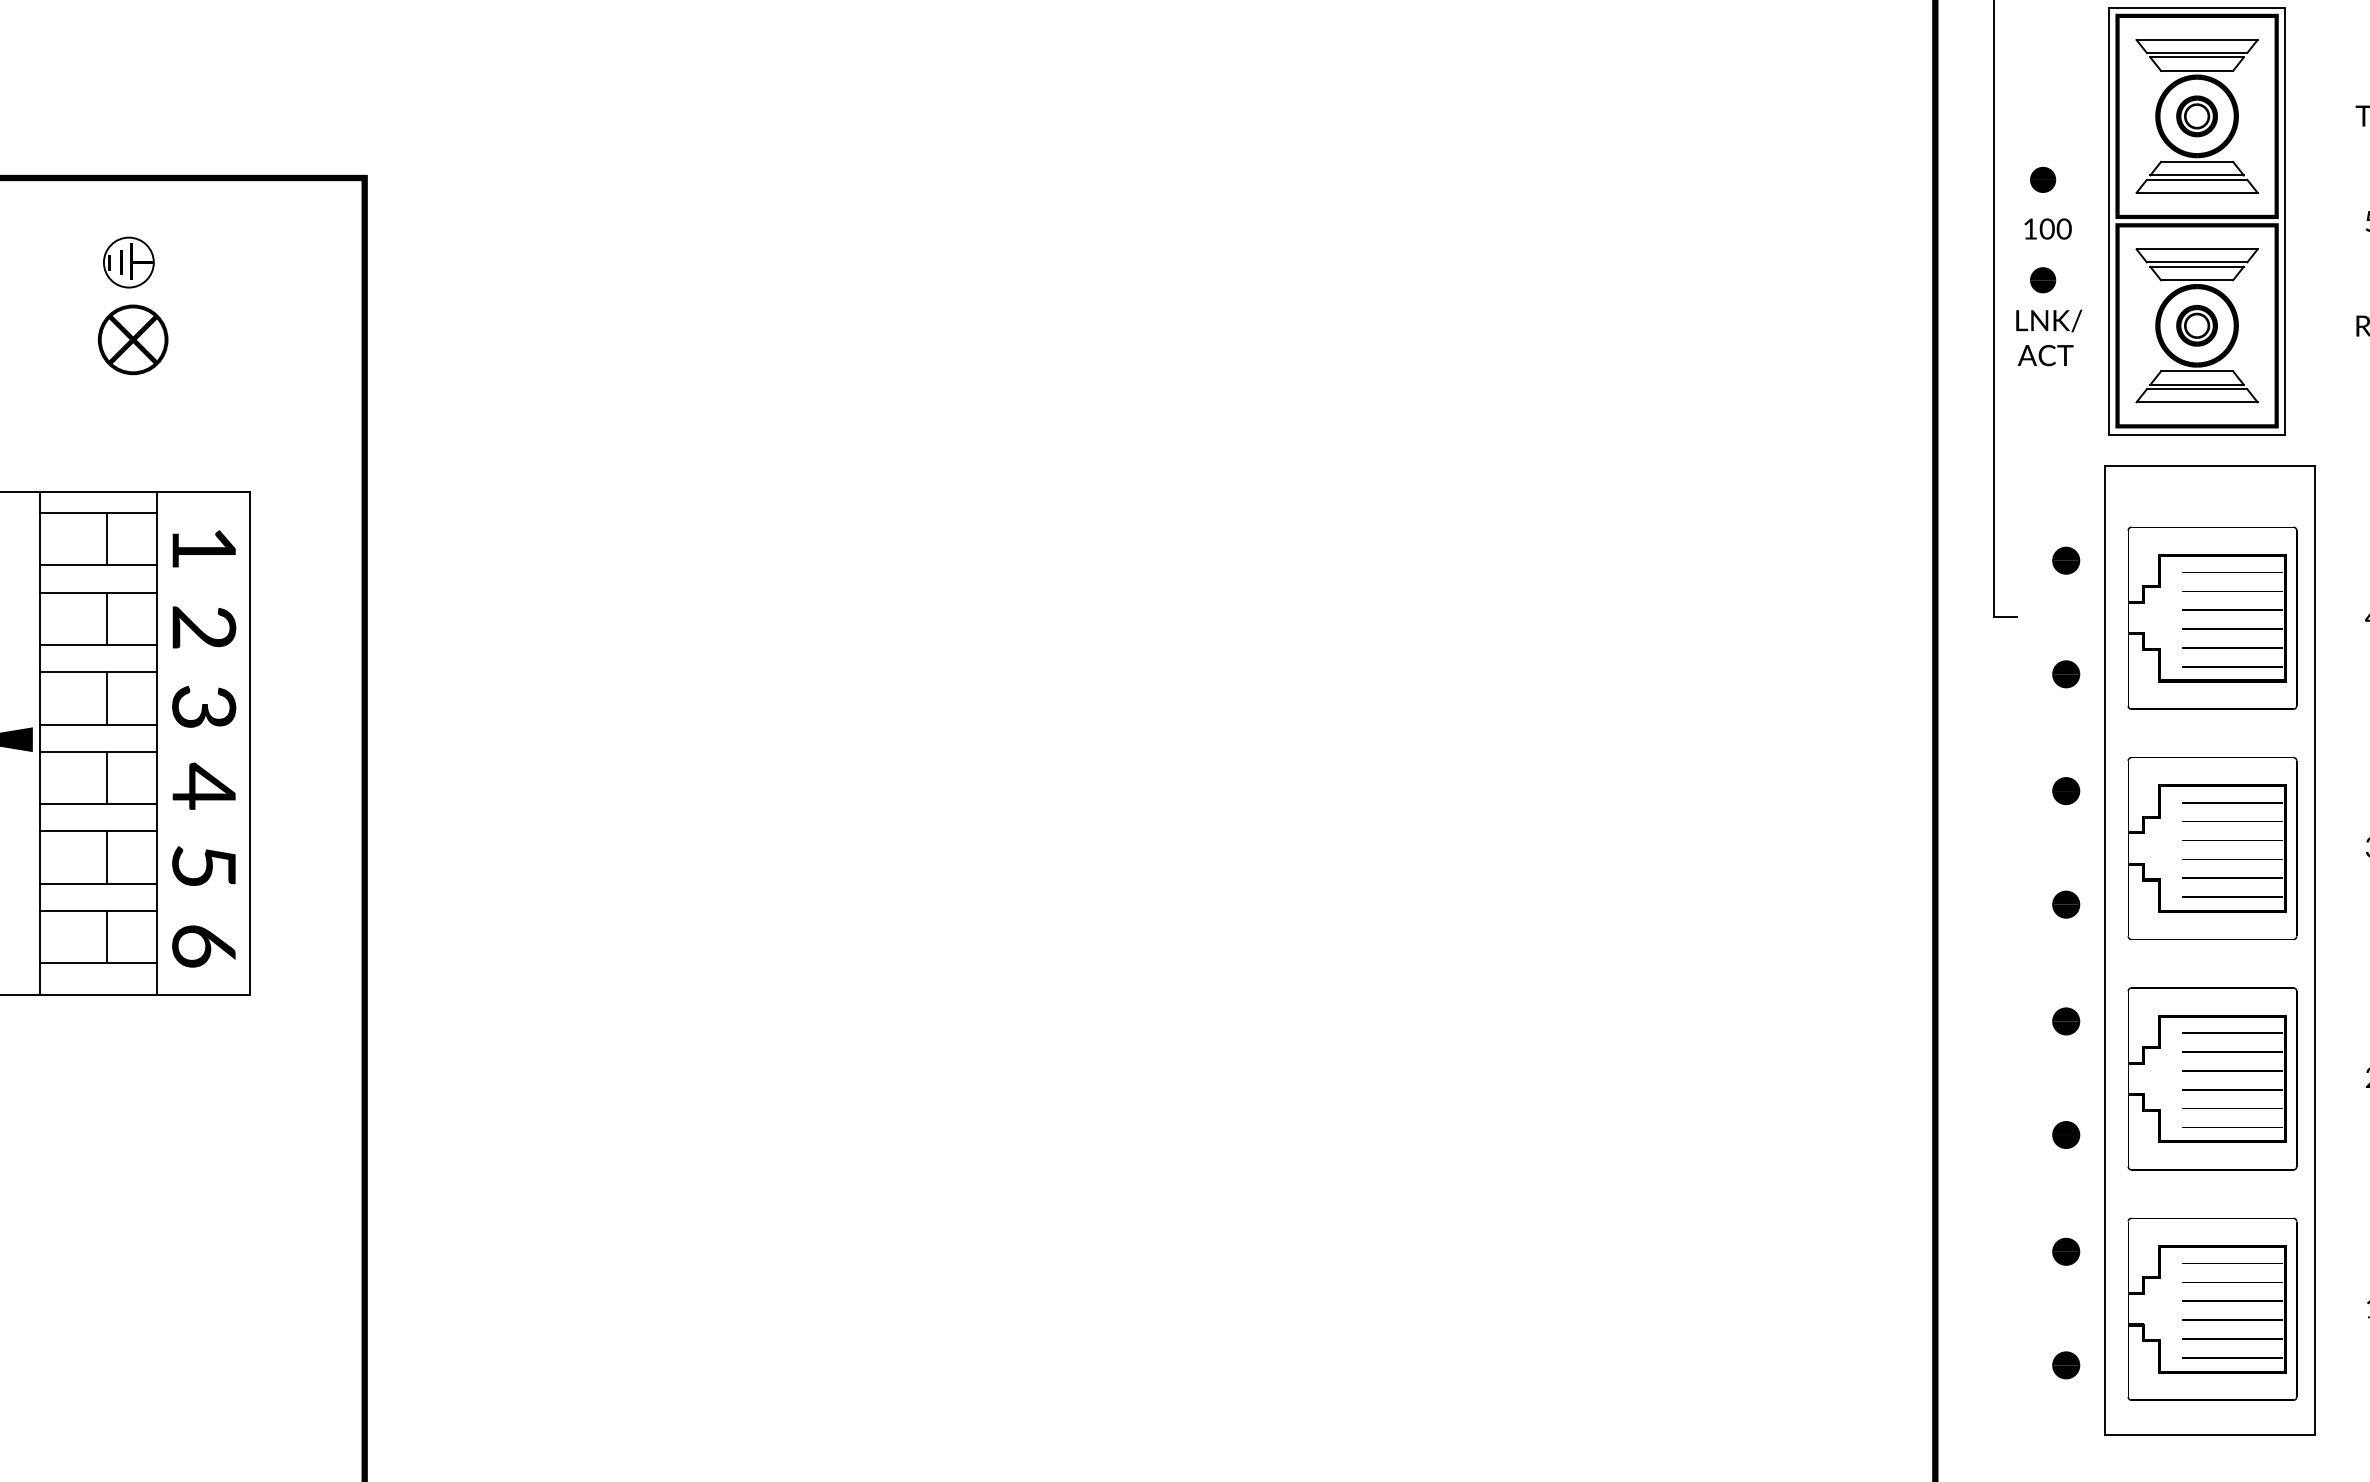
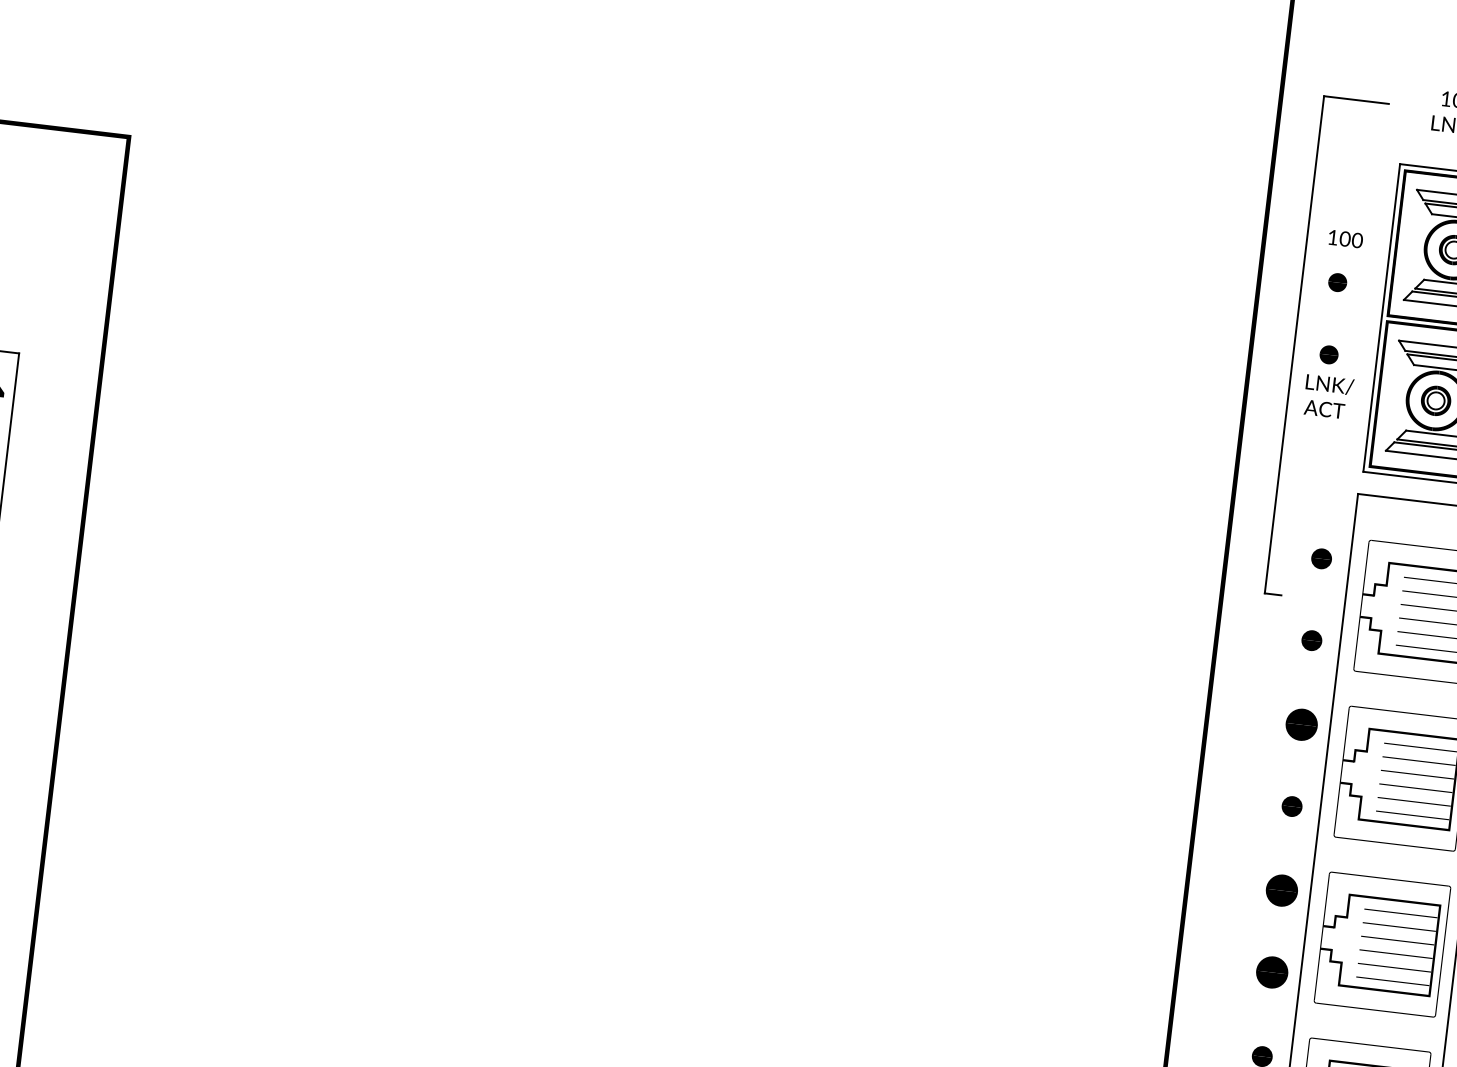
text: (2047, 228) -> (1345, 238), moved
part: (2066, 790) -> (1302, 724), size x1.6
part: (2066, 1021) -> (1282, 890), size x1.6
part: (2066, 1134) -> (1272, 972), size x1.6

